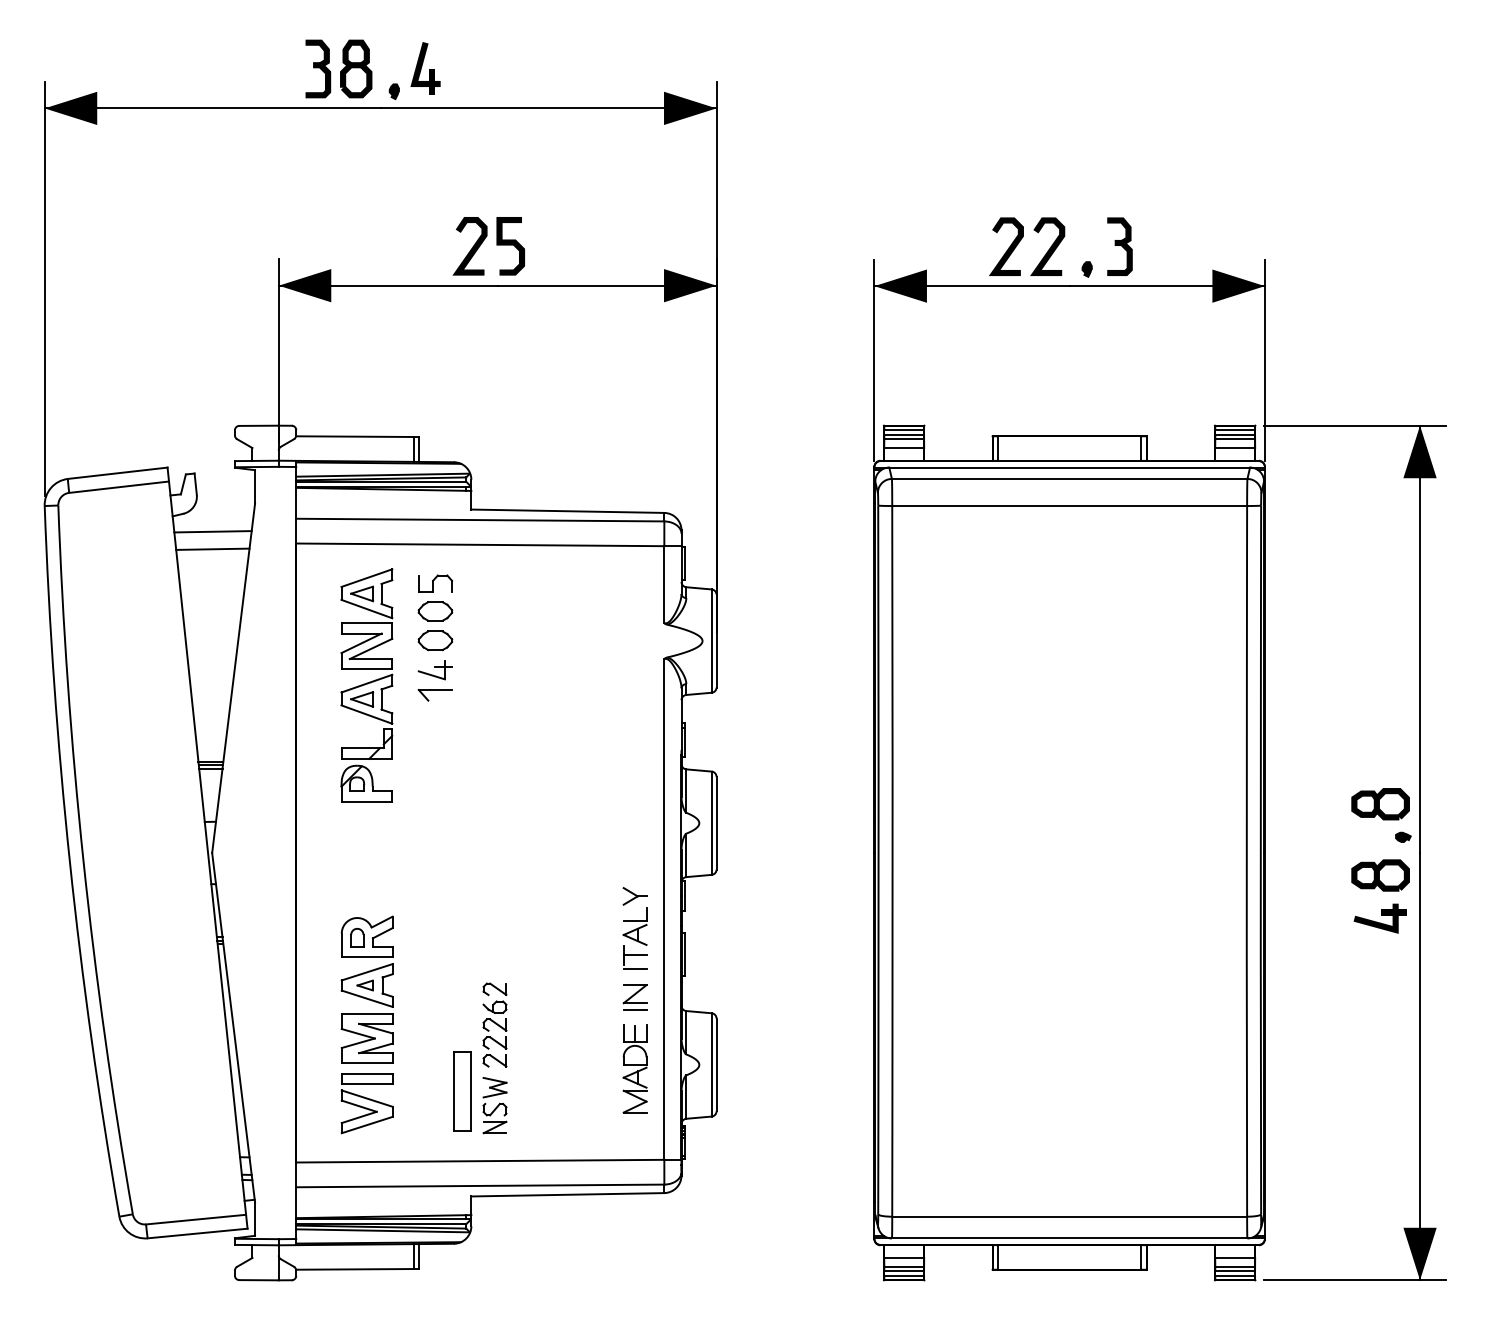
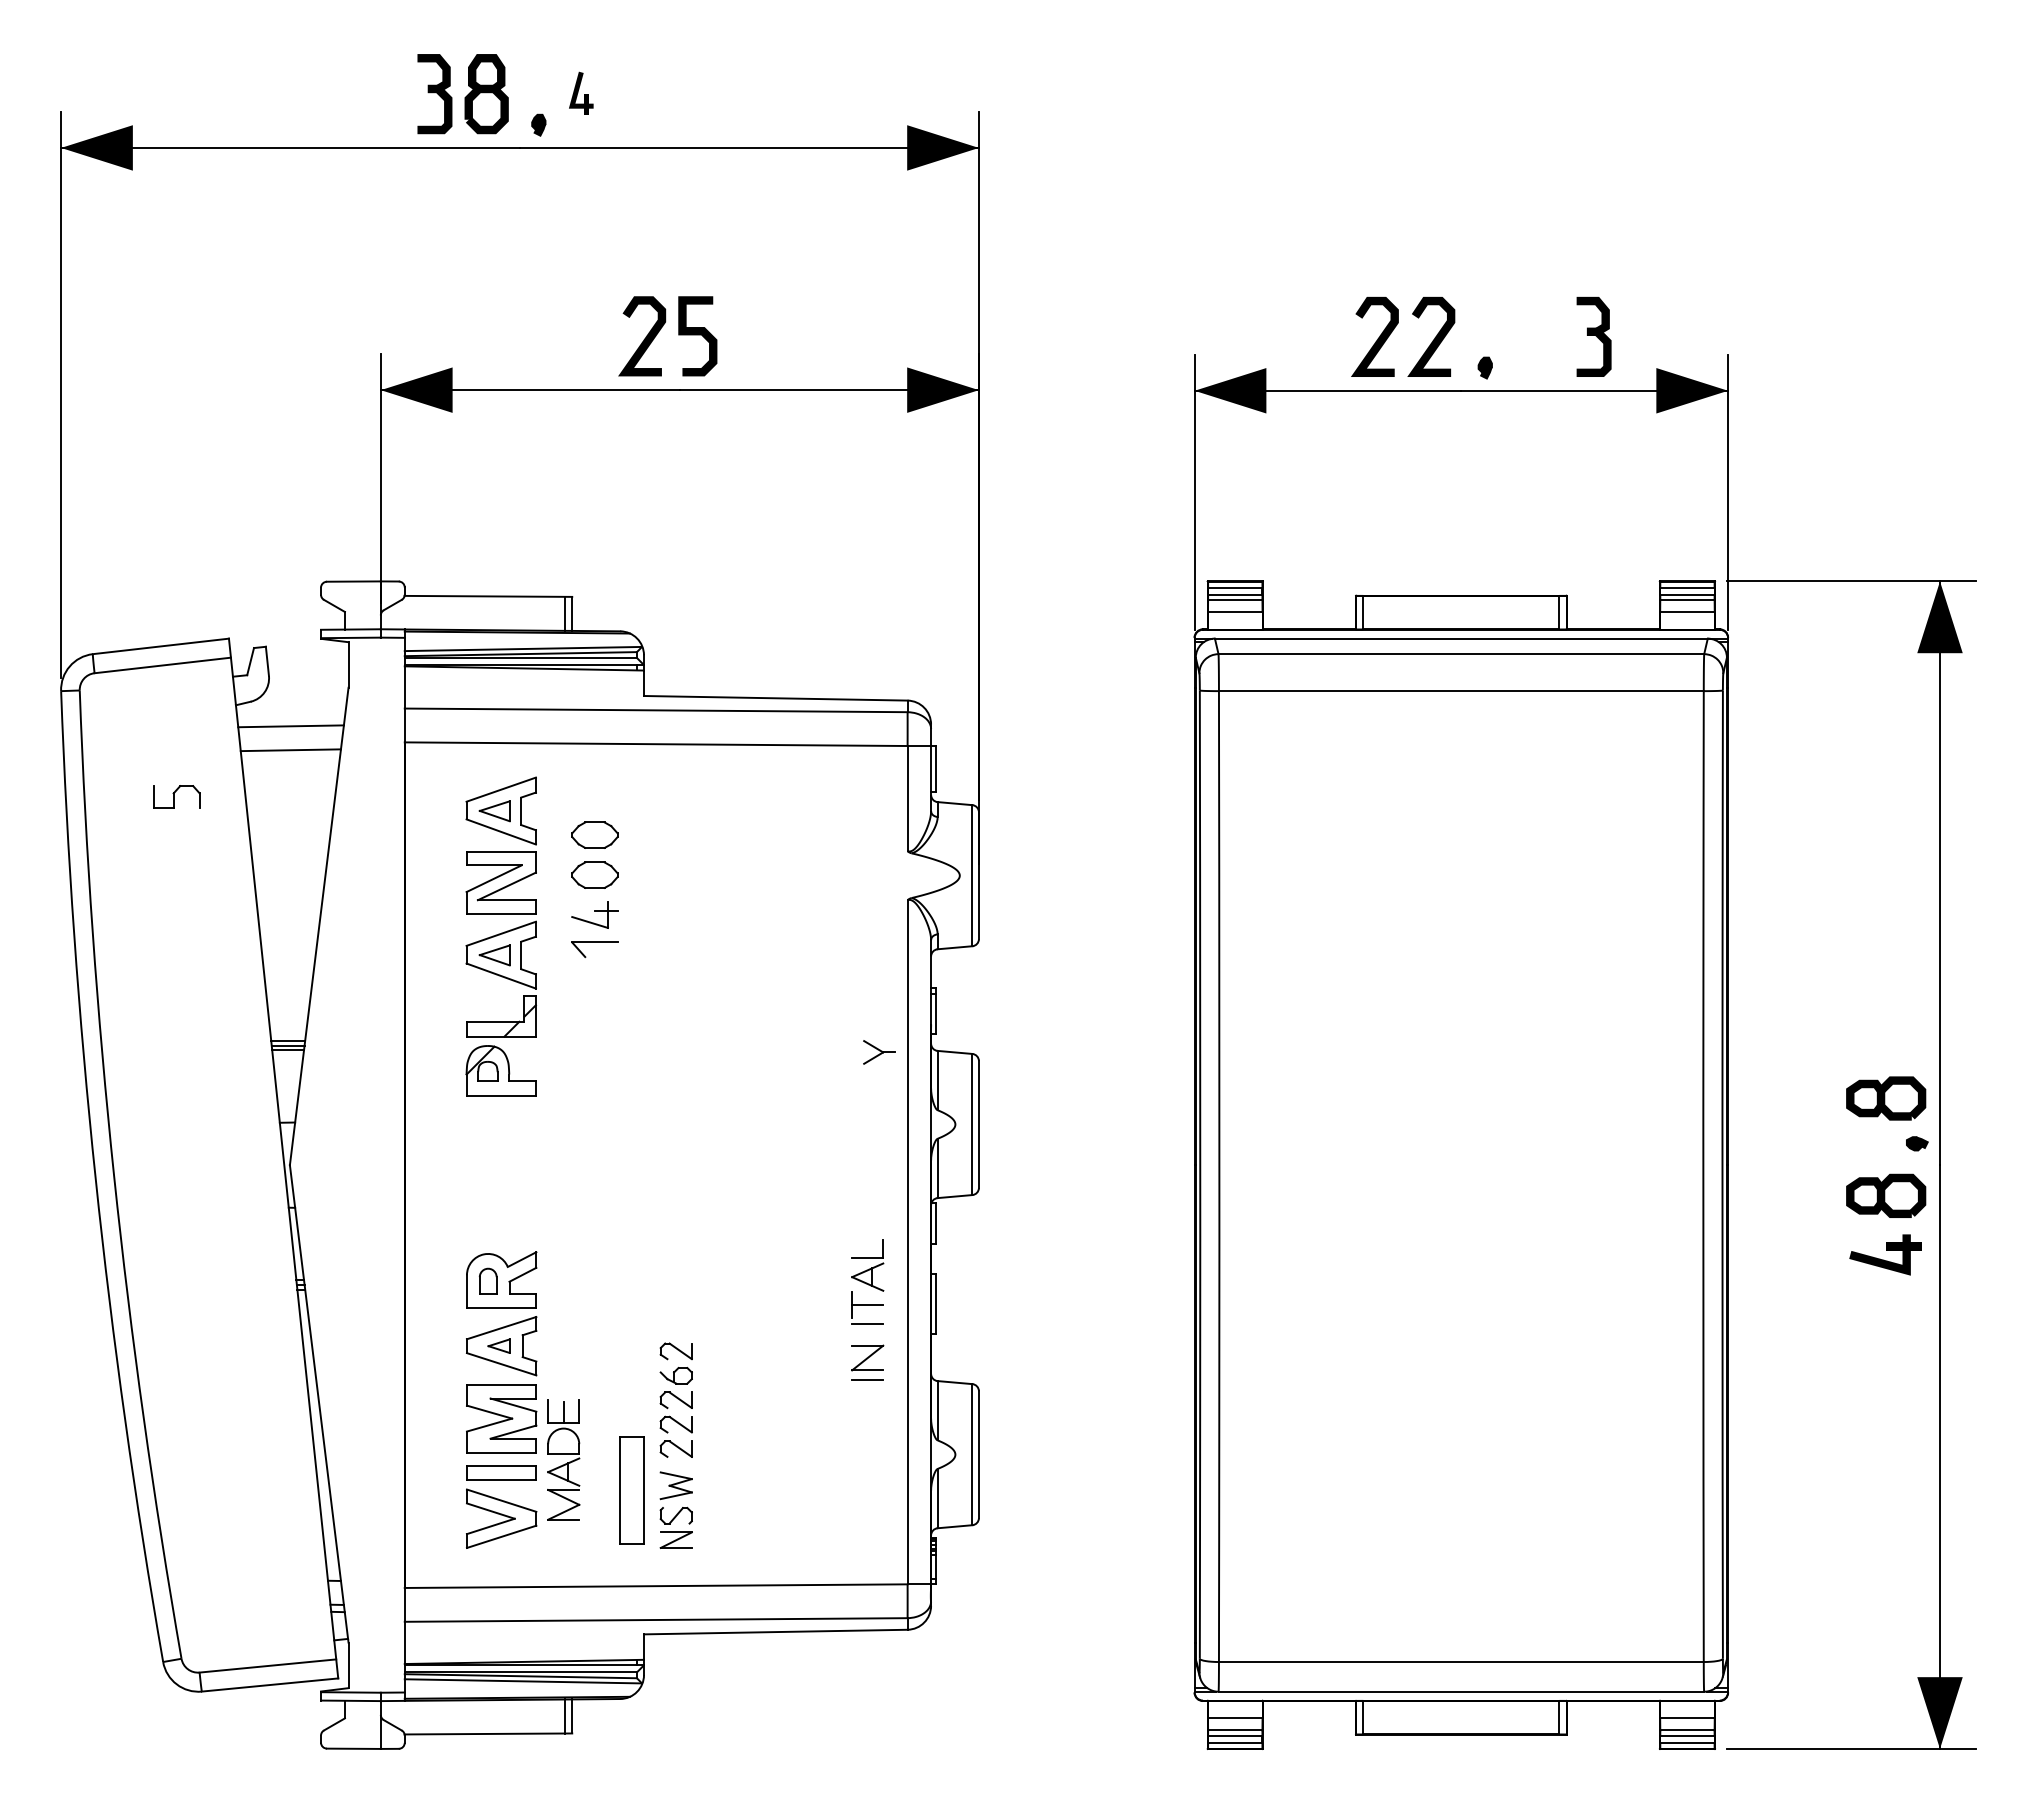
part: (424, 68) -> (580, 93), size x0.6
part: (1119, 246) -> (1593, 336), moved
part: (435, 583) -> (176, 796), moved
part: (634, 896) -> (879, 1052), moved
part: (634, 1068) -> (563, 1459), moved

